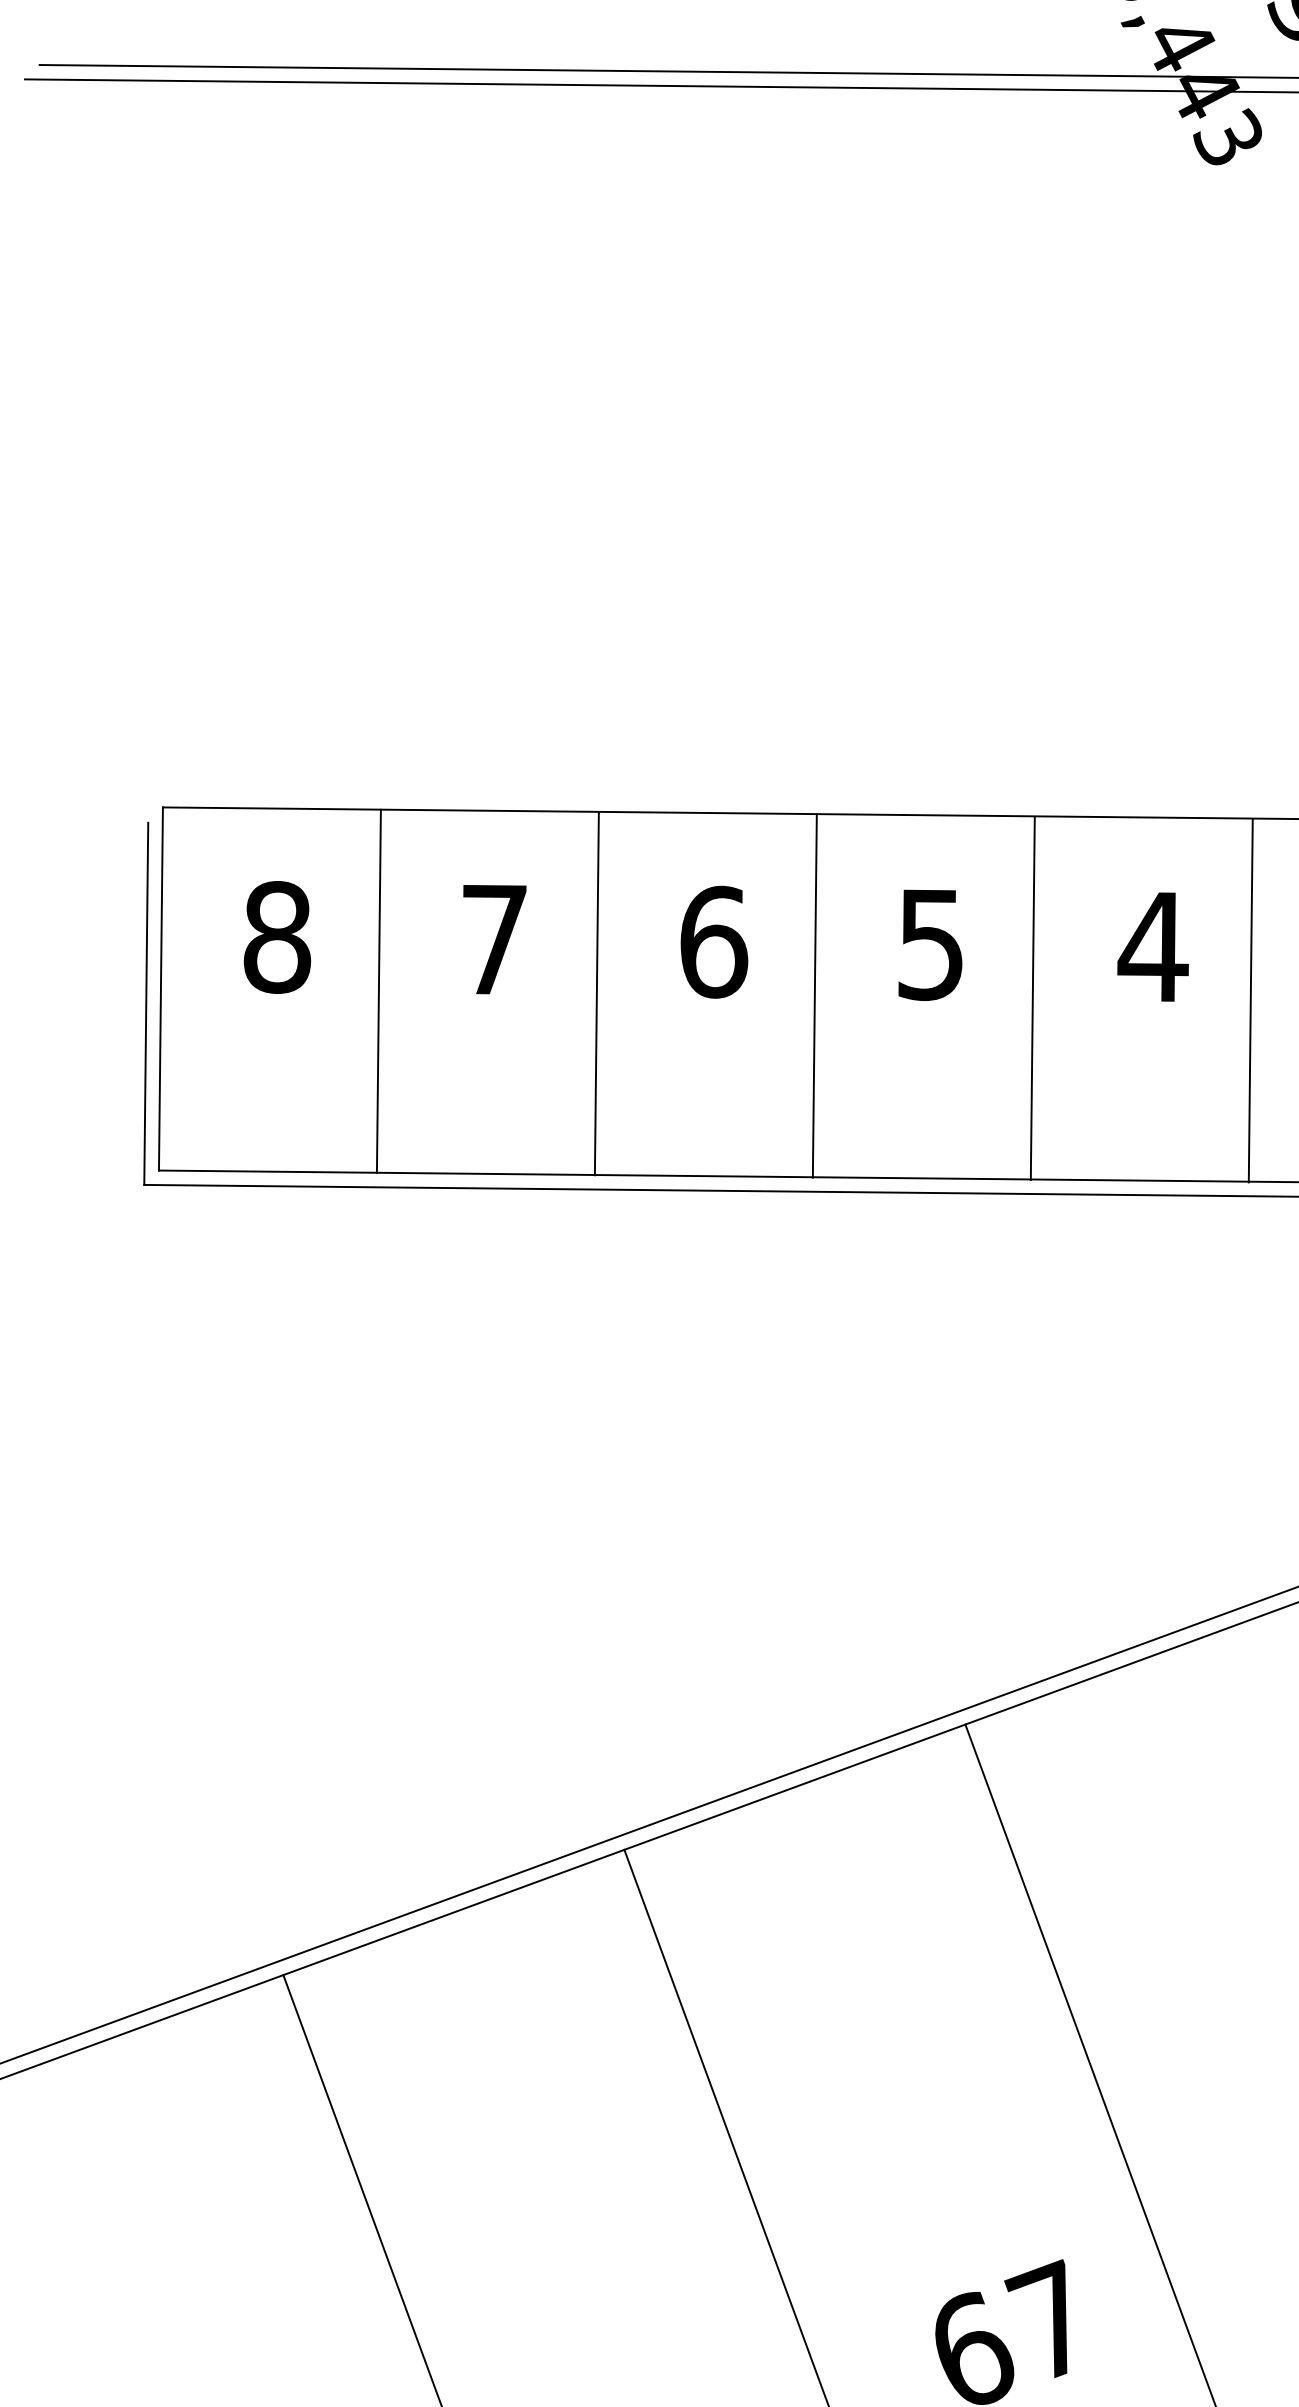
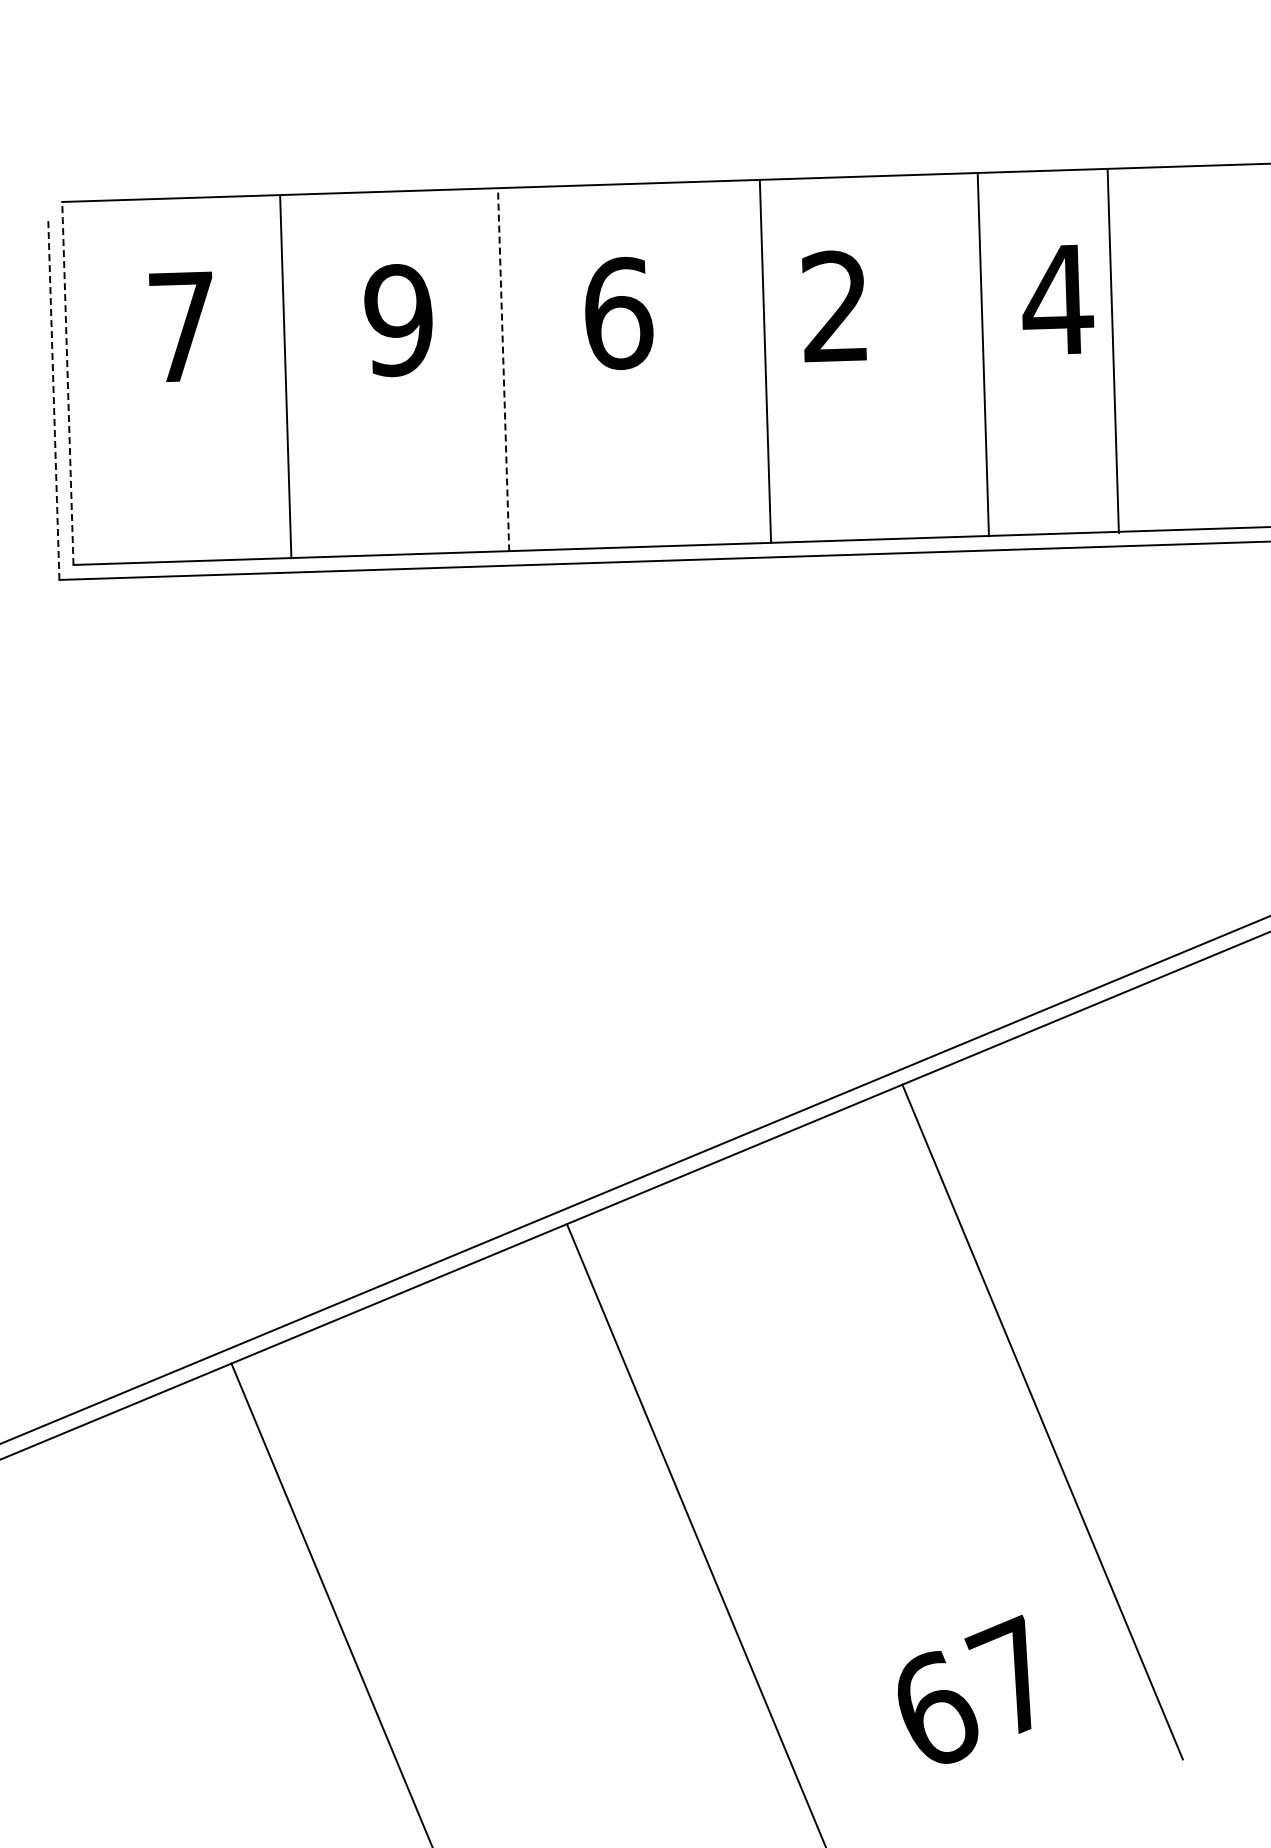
text: (277, 937) -> (182, 327), 8 -> 7
text: (493, 939) -> (398, 320), 7 -> 9
text: (930, 944) -> (834, 306), 5 -> 2
line: (160, 988) -> (67, 383), solid -> dashed
line: (596, 993) -> (503, 369), solid -> dashed
line: (814, 995) -> (765, 360), moved
line: (1032, 998) -> (983, 354), moved
line: (1250, 1000) -> (1112, 351), moved
line: (146, 1003) -> (54, 398), solid -> dashed

